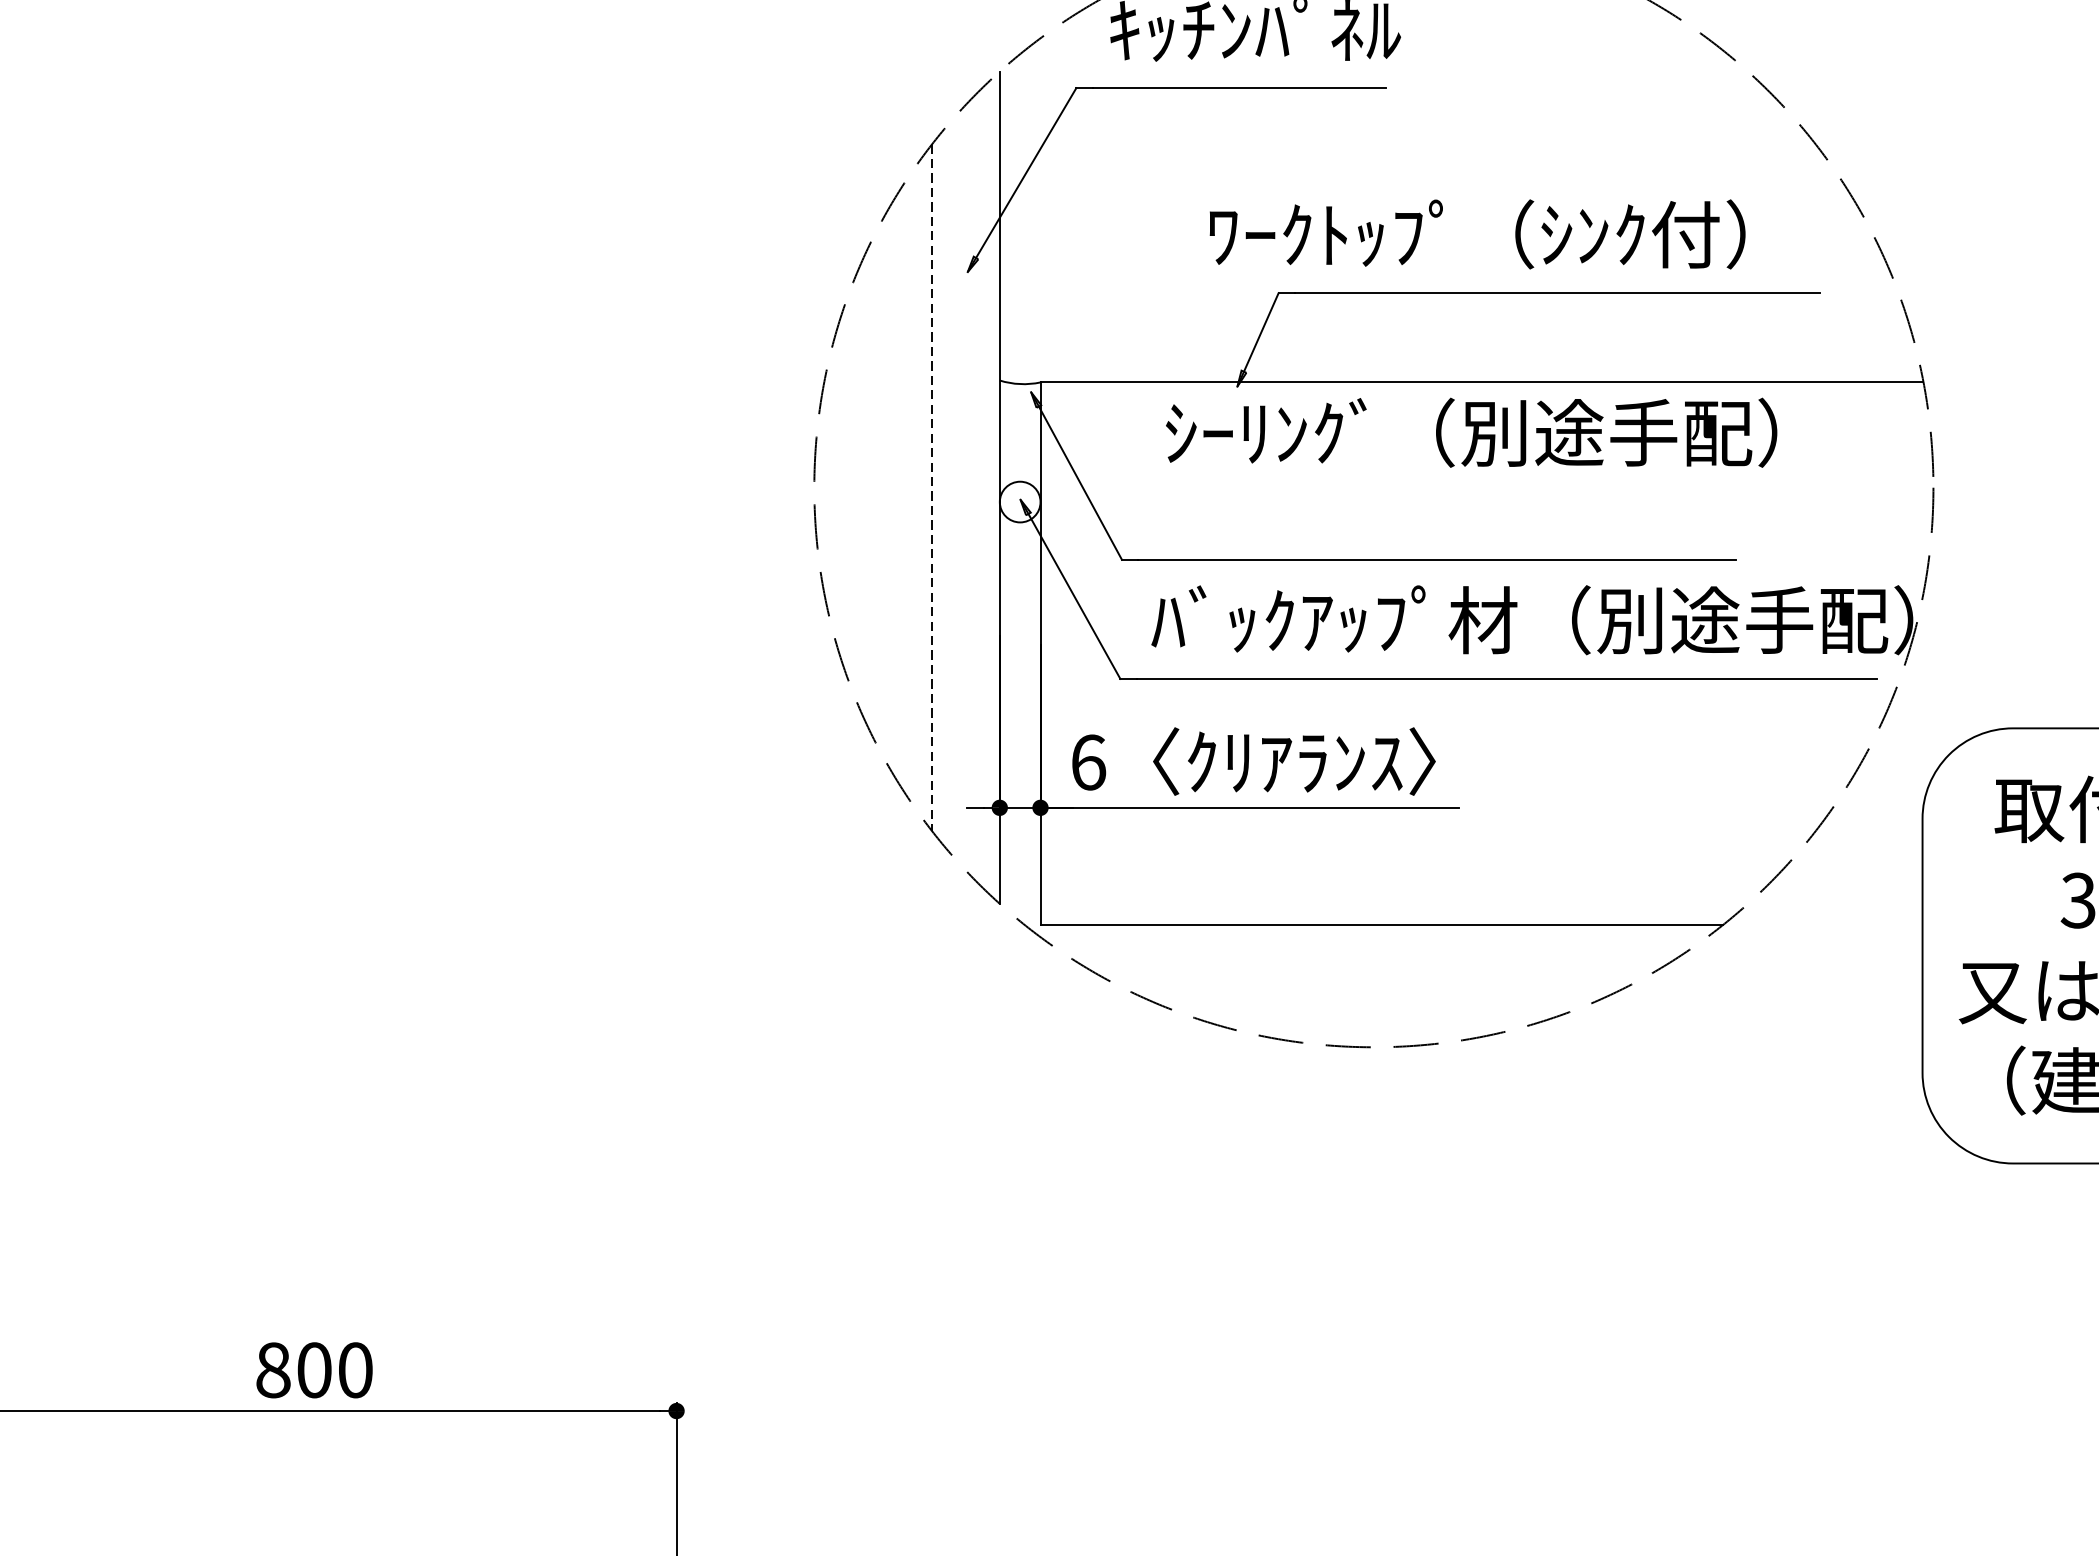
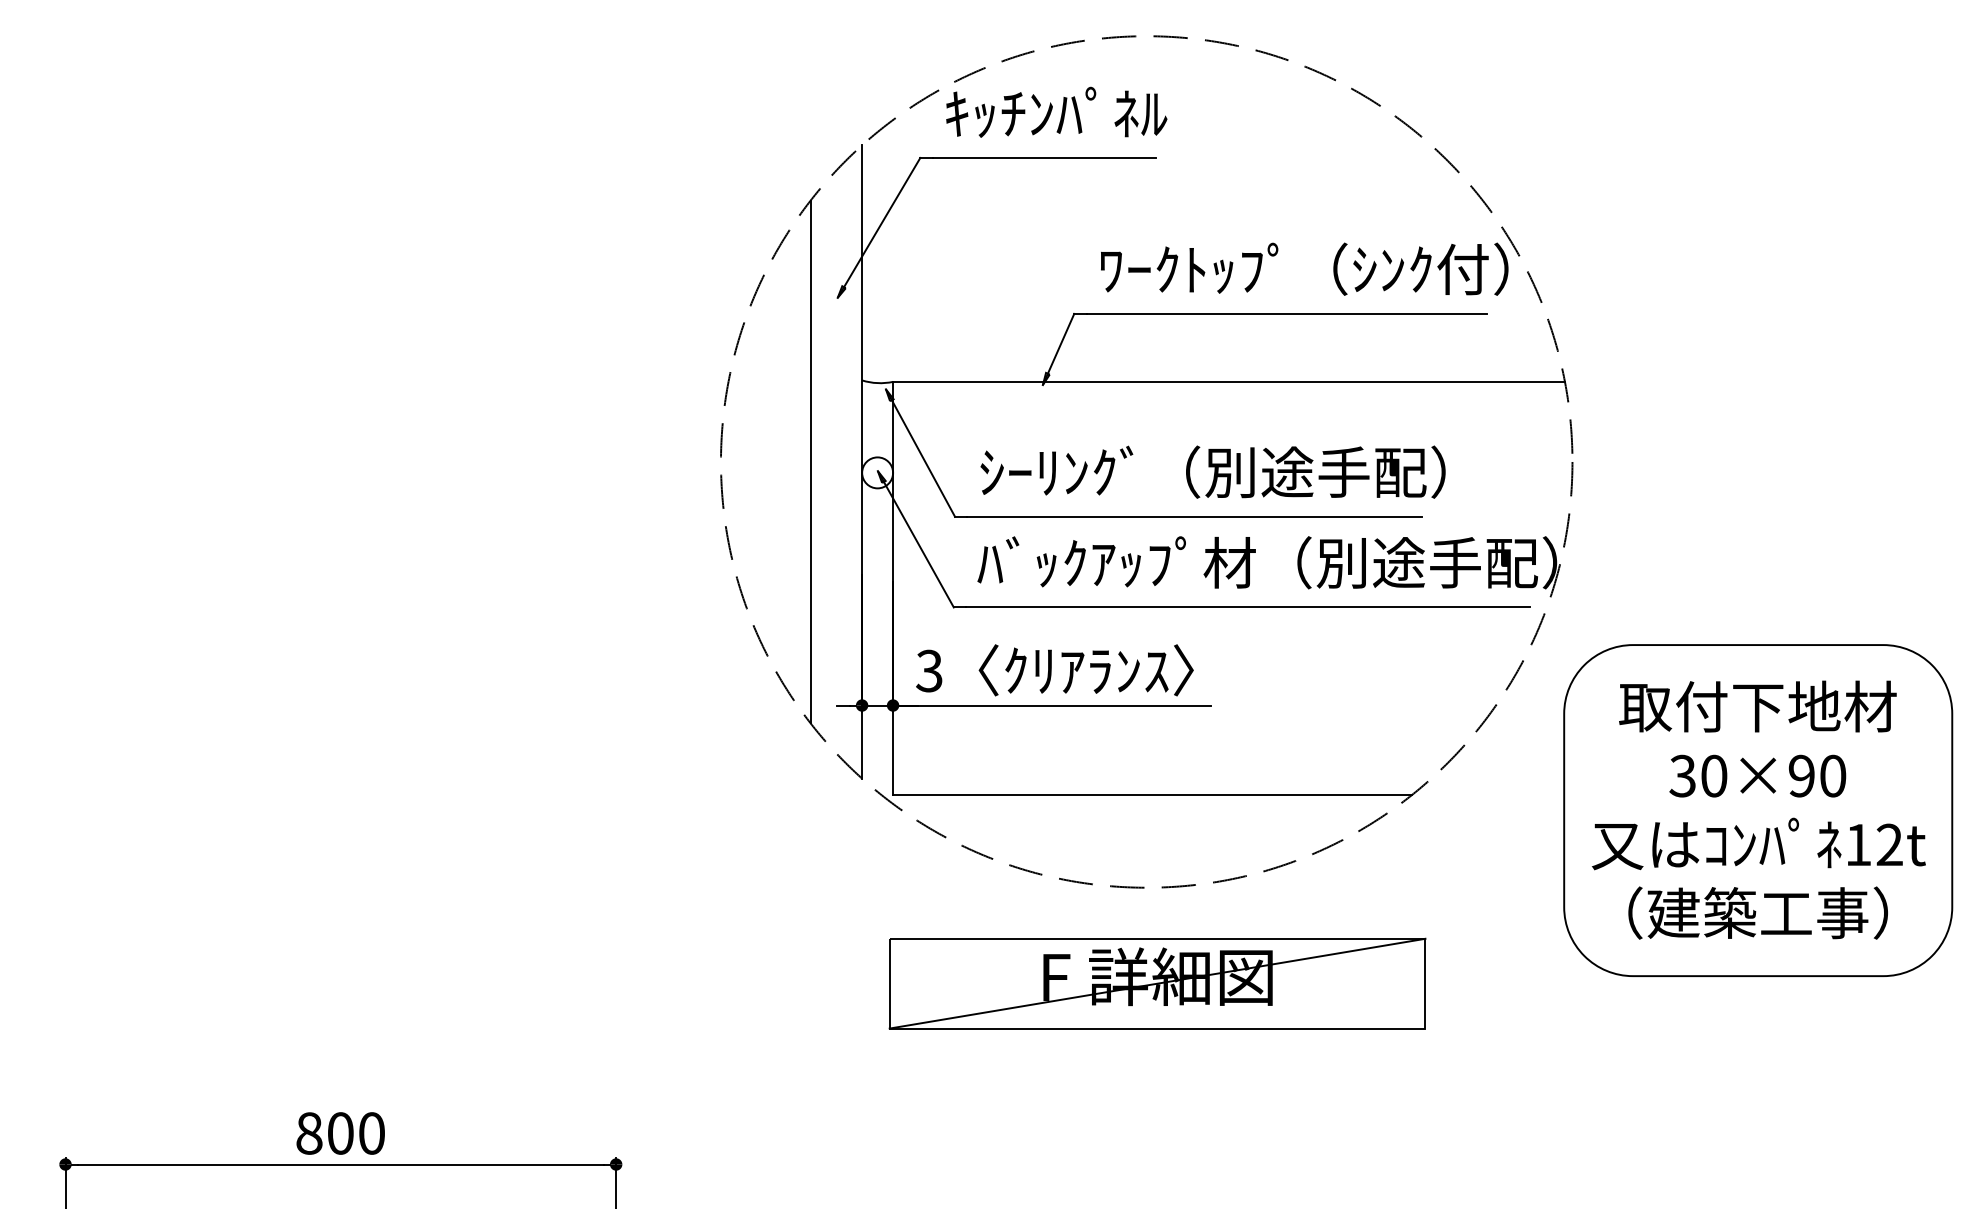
text: (1477, 233) -> (1304, 268), moved
text: (1470, 431) -> (1212, 471), moved
line: (931, 488) -> (810, 462), dashed -> solid
text: (1088, 761) -> (929, 670), 6 -> 3
part: (1388, 1173) -> (1157, 983), added

